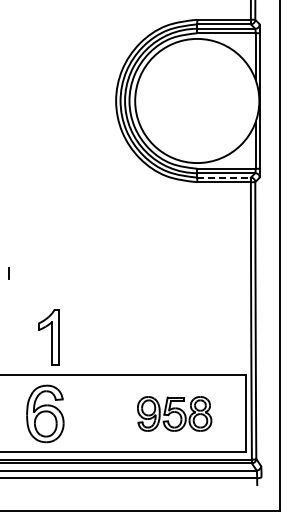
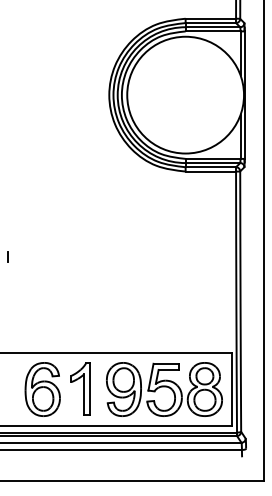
line: (224, 177) -> (211, 167), dashed -> solid
part: (48, 337) -> (80, 389), moved
part: (174, 413) -> (164, 389), size x1.67

